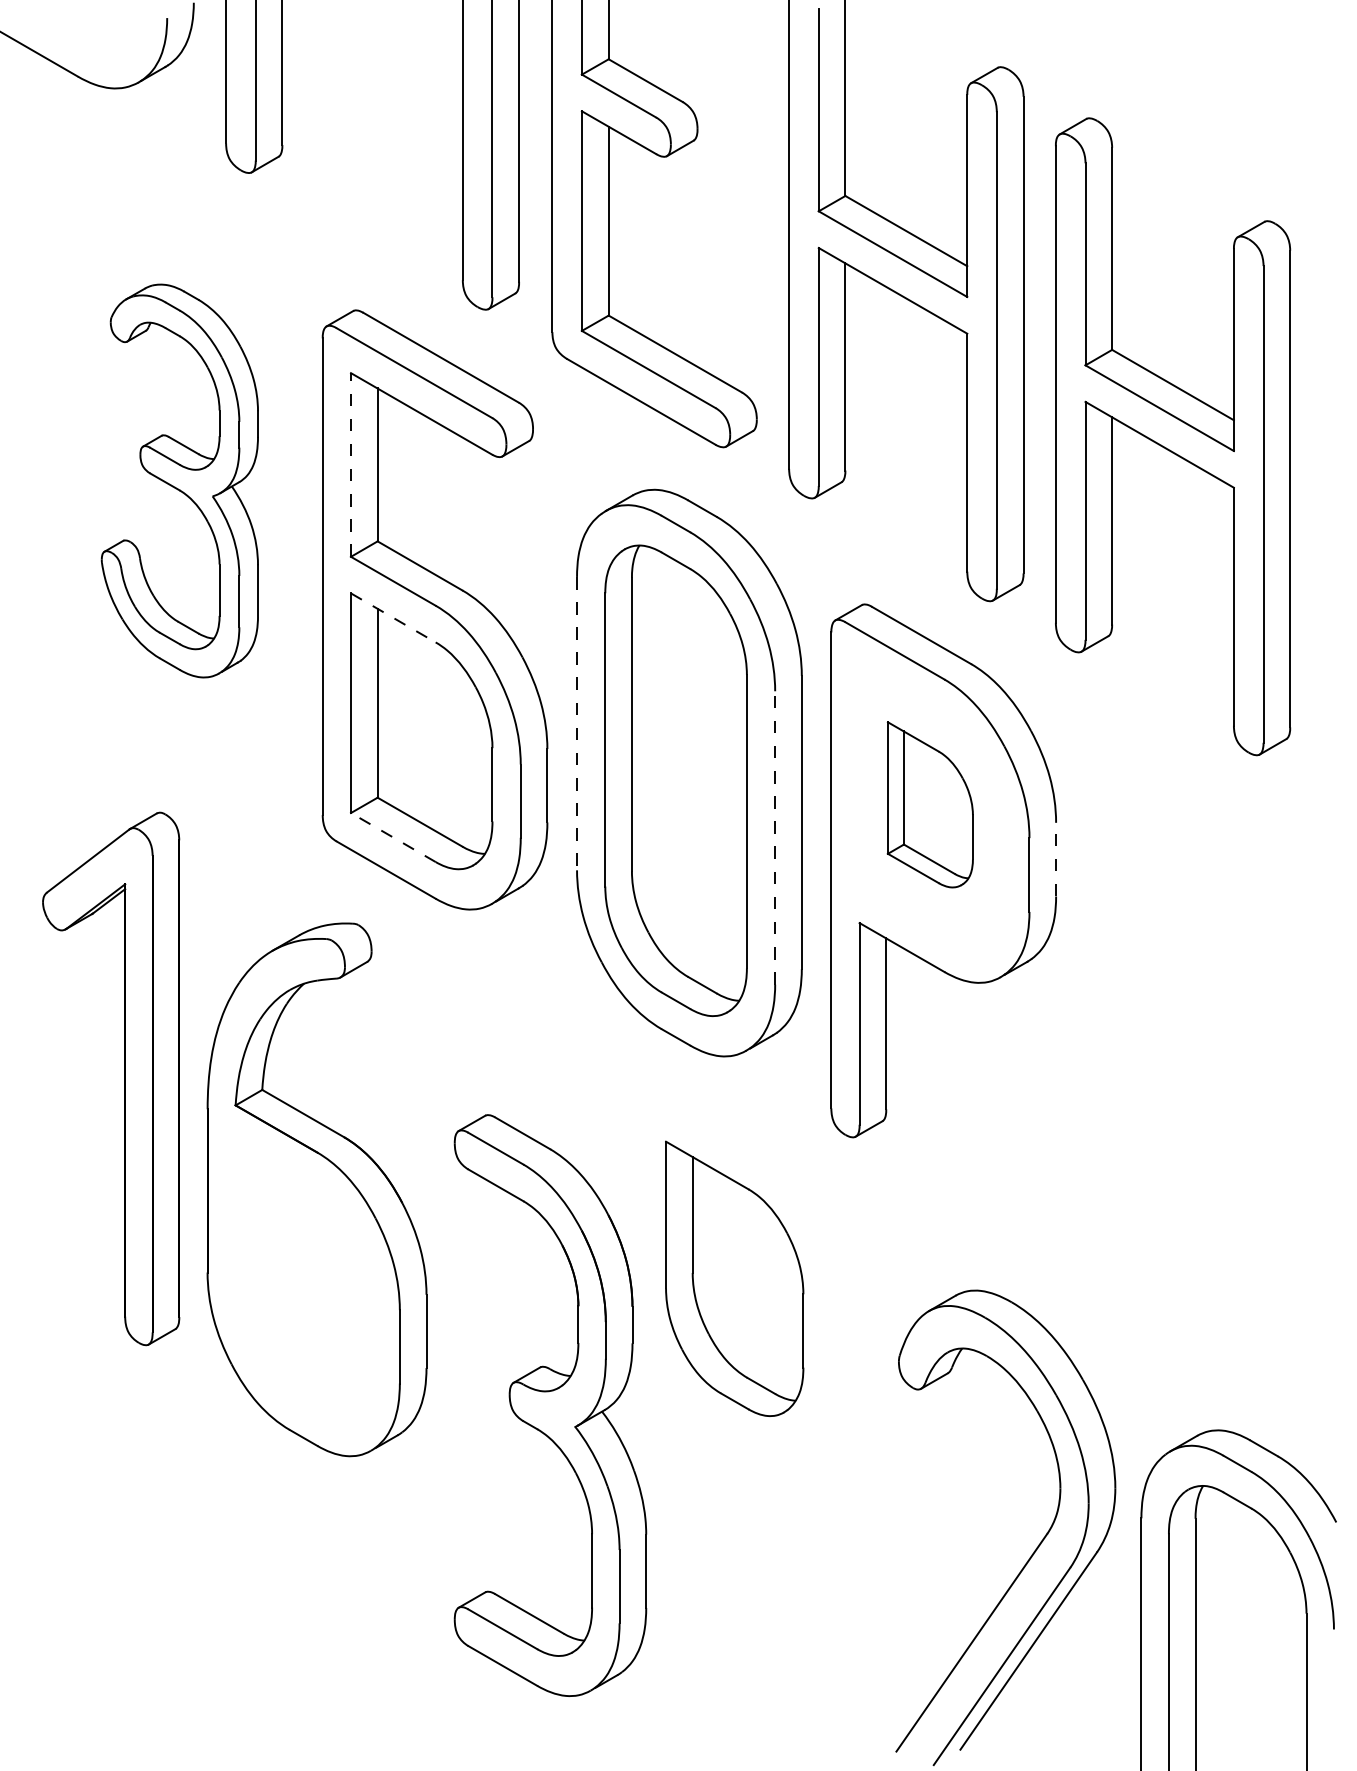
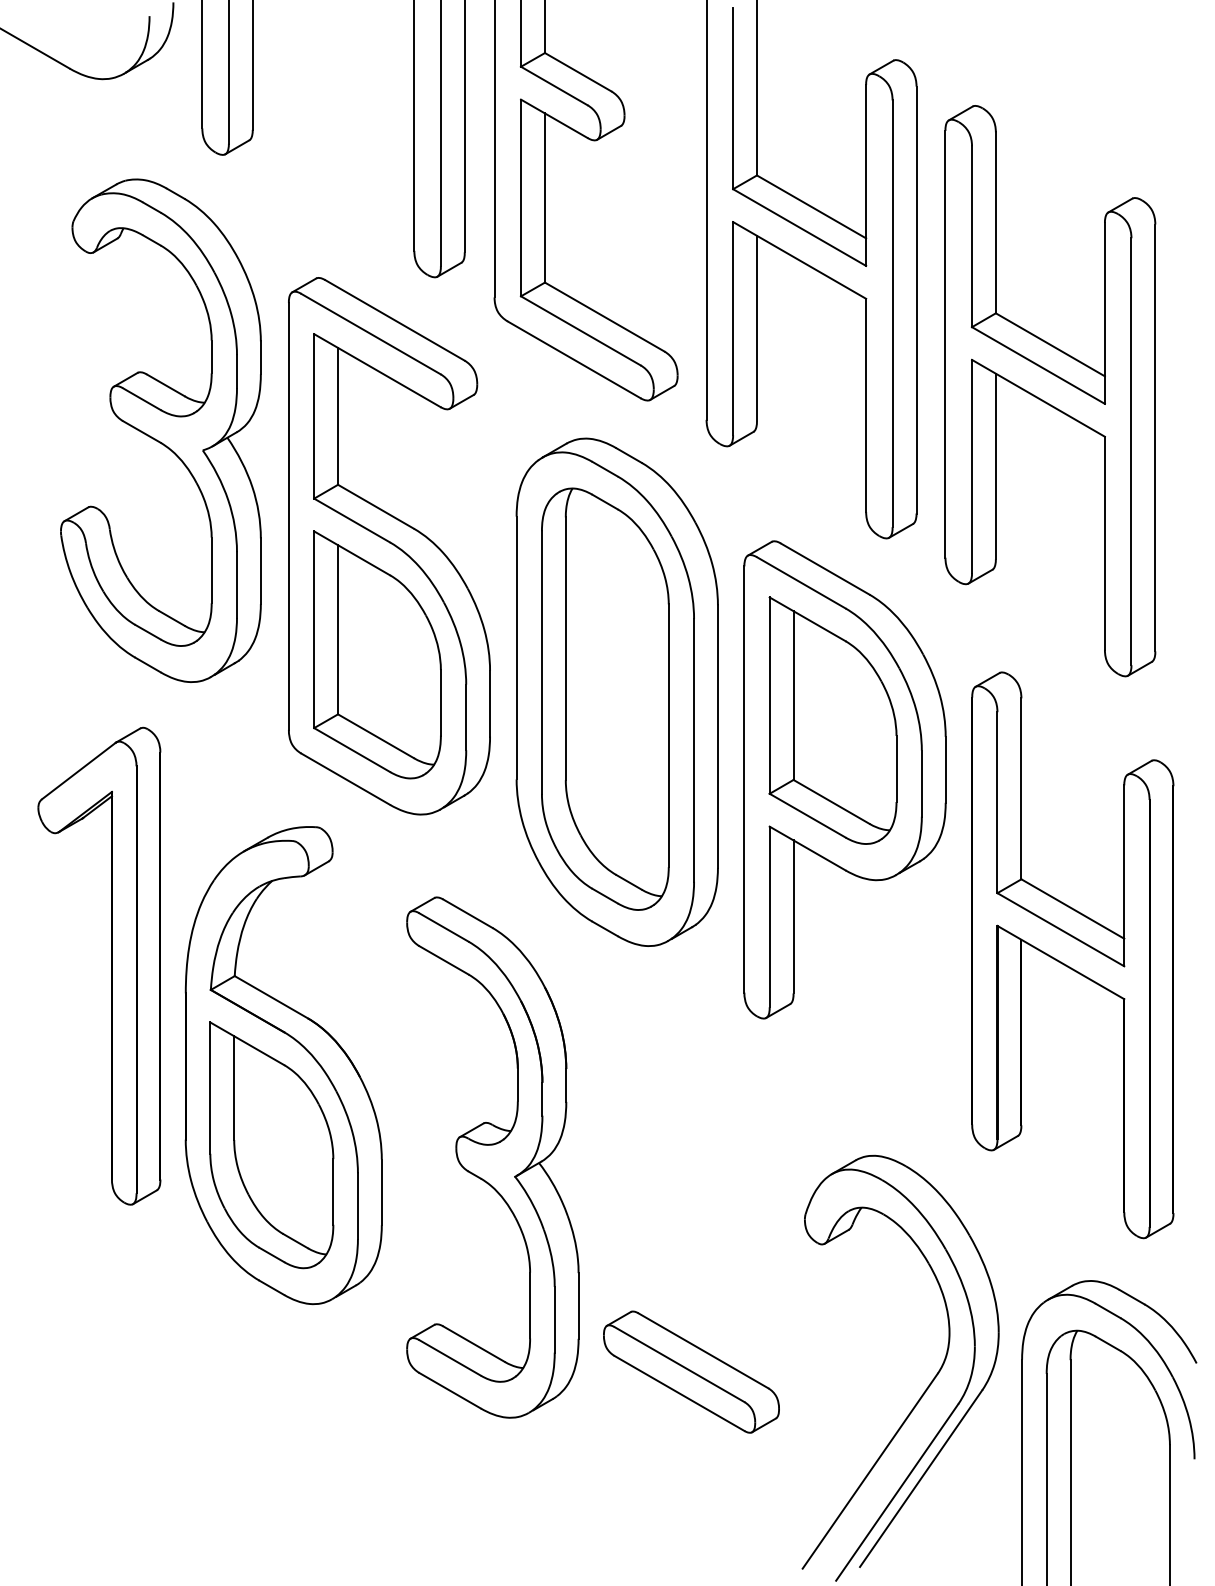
line: (351, 465) -> (314, 416), dashed -> solid
part: (179, 480) -> (160, 430), size x1.43
line: (393, 617) -> (352, 552), dashed -> solid
line: (577, 723) -> (517, 647), dashed -> solid
part: (930, 804) -> (833, 720), size x1.67
line: (393, 837) -> (352, 750), dashed -> solid
line: (775, 837) -> (694, 750), dashed -> solid
line: (1056, 859) -> (946, 769), dashed -> solid
part: (1197, 1066) -> (1072, 955), added
part: (734, 1278) -> (271, 1144), moved
part: (550, 1405) -> (492, 1157), moved
part: (771, 1531) -> (690, 1371), added

